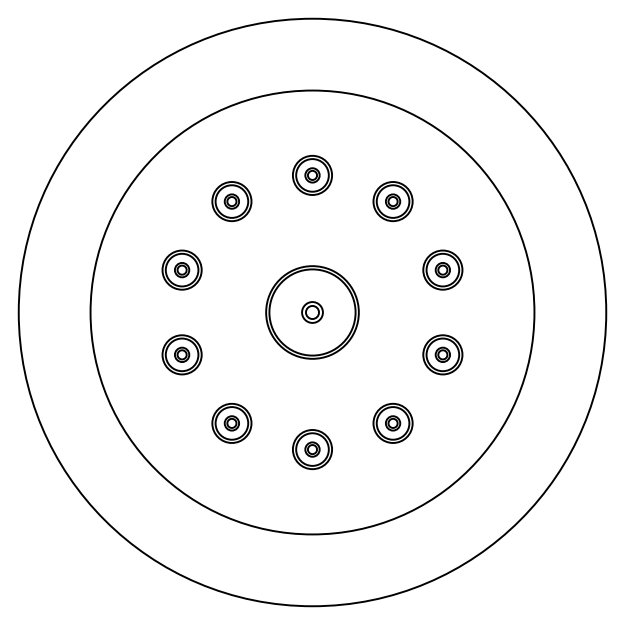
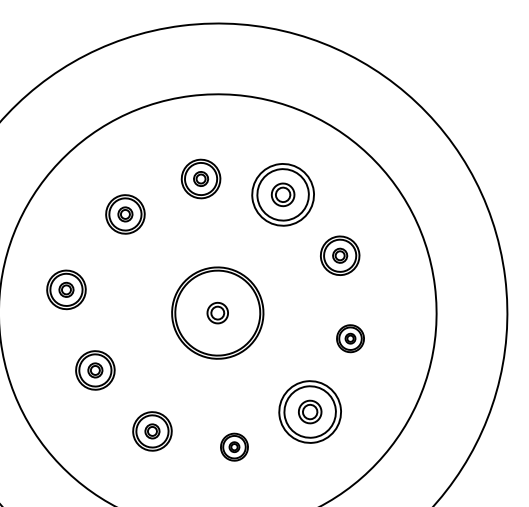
part: (392, 201) -> (282, 194), size x1.6
part: (181, 269) -> (65, 289), moved
part: (442, 354) -> (350, 338), size x0.7
part: (392, 422) -> (309, 410), size x1.6
part: (312, 449) -> (234, 447), size x0.7

